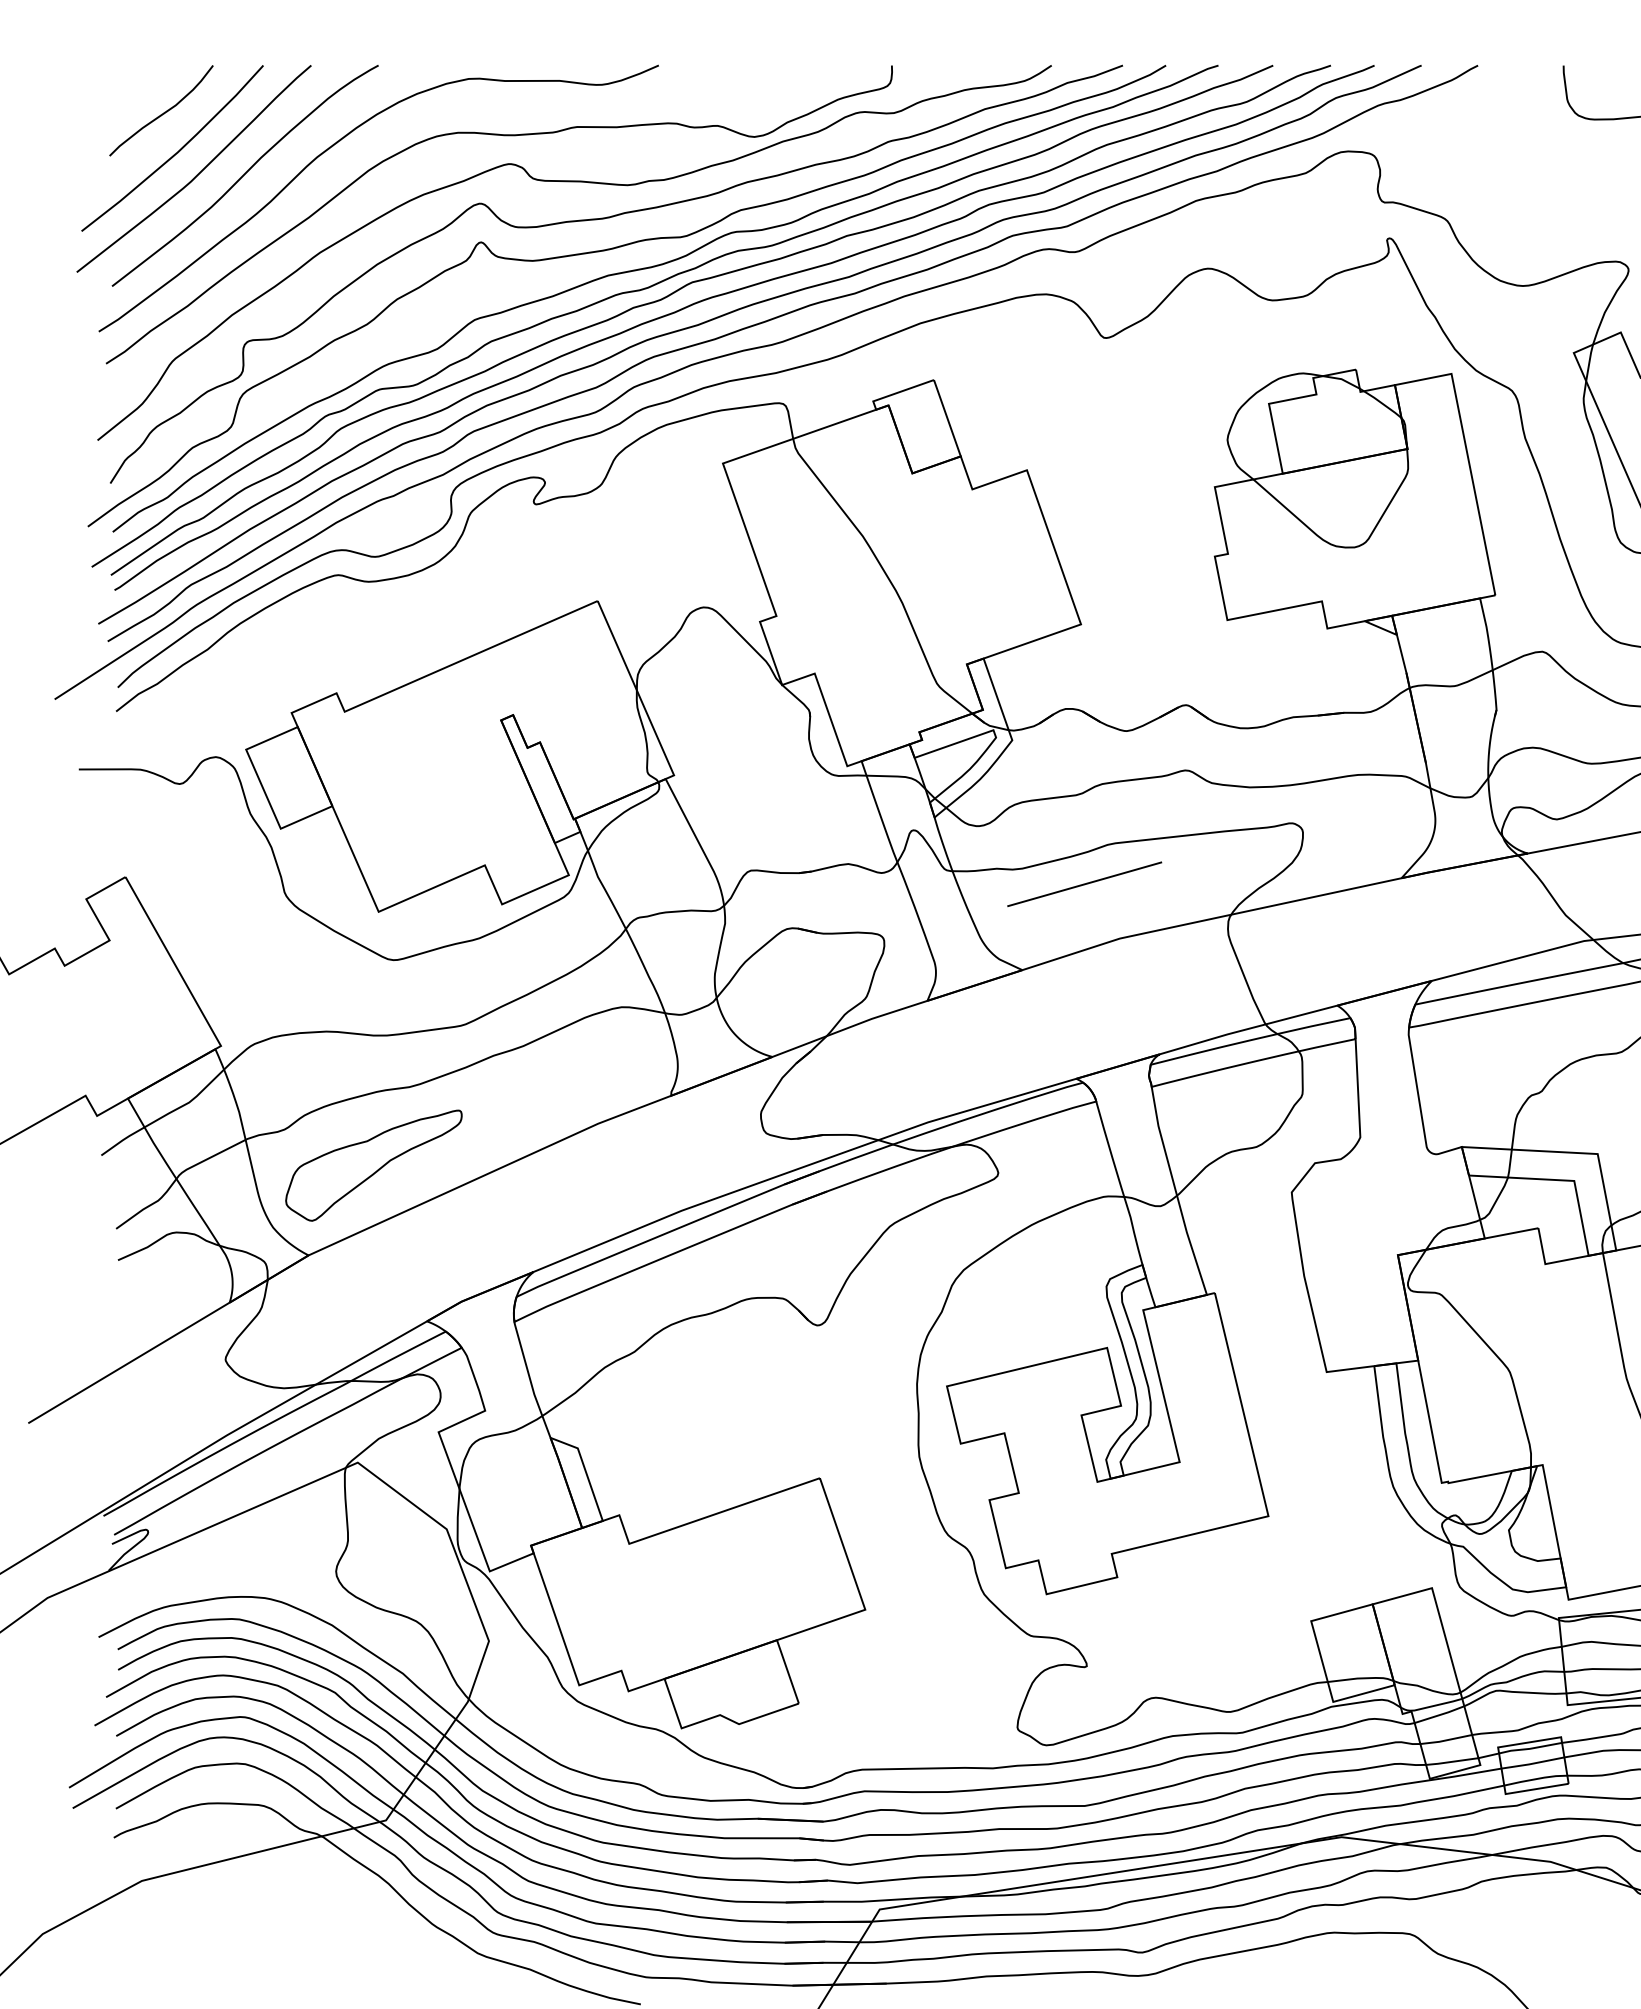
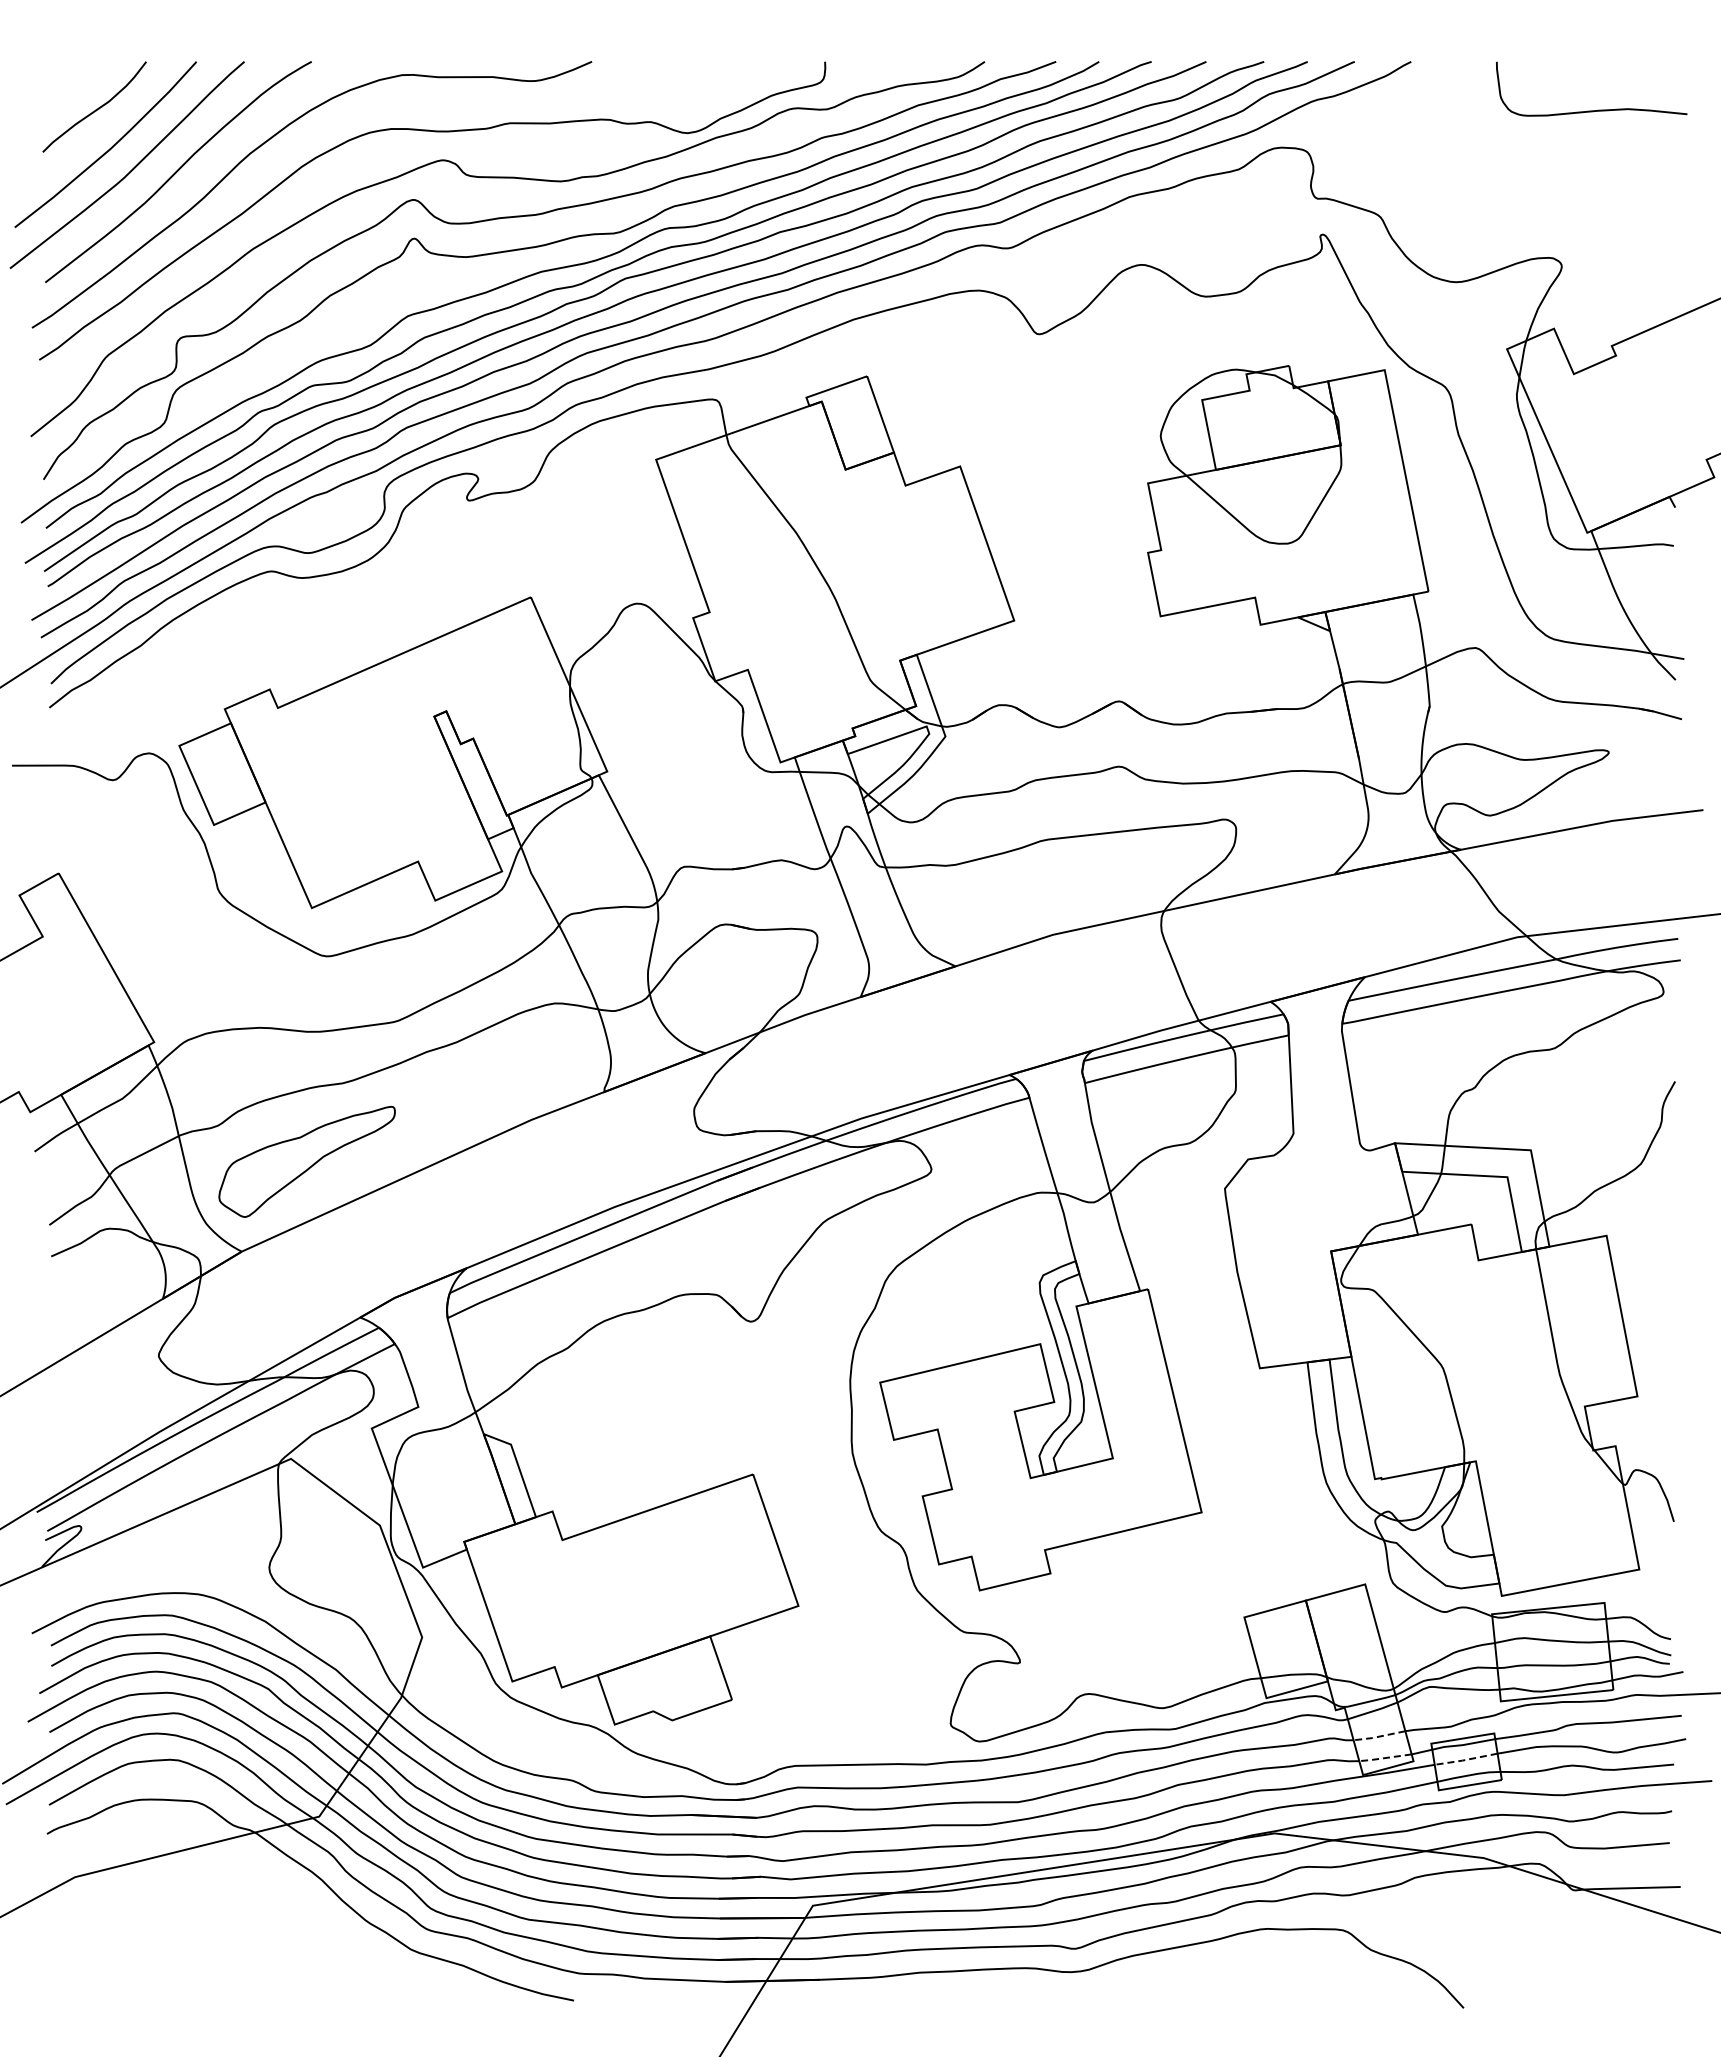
line: (1084, 884) -> (1017, 880), removed
line: (1445, 1740) -> (1378, 1736), solid -> dashed
line: (1451, 1762) -> (1384, 1758), solid -> dashed
line: (1532, 1764) -> (1465, 1760), solid -> dashed

